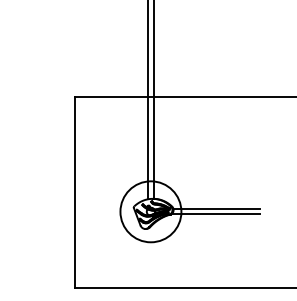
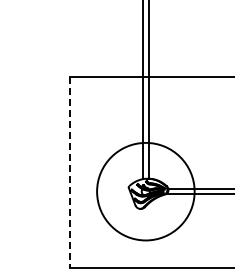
line: (74, 192) -> (69, 172), solid -> dashed
circle: (150, 211) -> (145, 191), size x1.6

